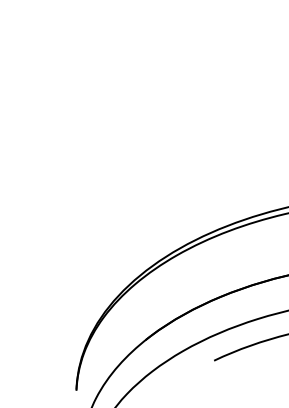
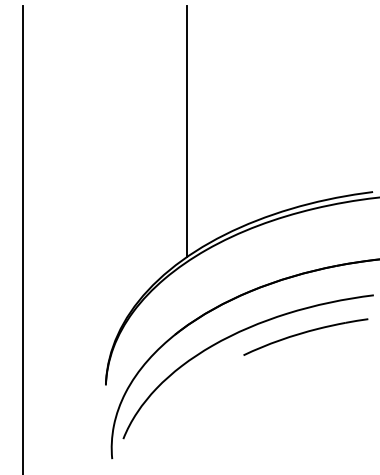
line: (158, 136) -> (187, 131), added

